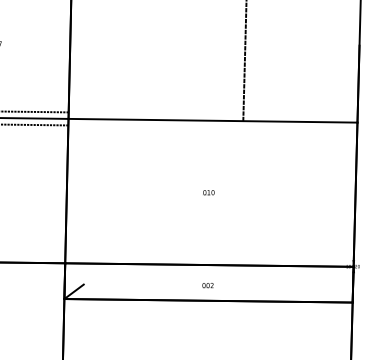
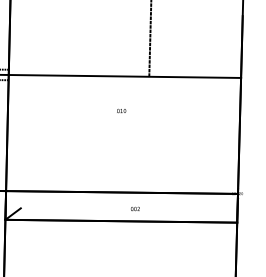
text: (208, 192) -> (121, 110), moved
text: (207, 285) -> (134, 208), moved

